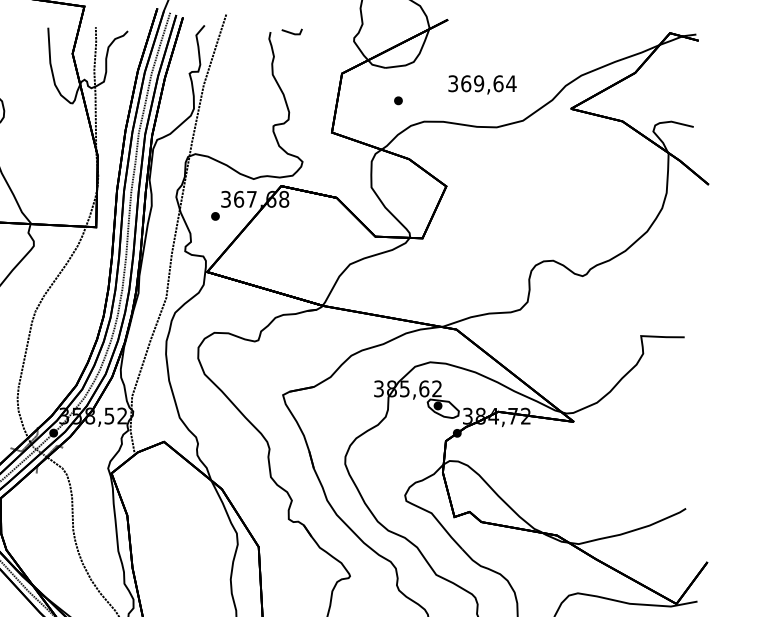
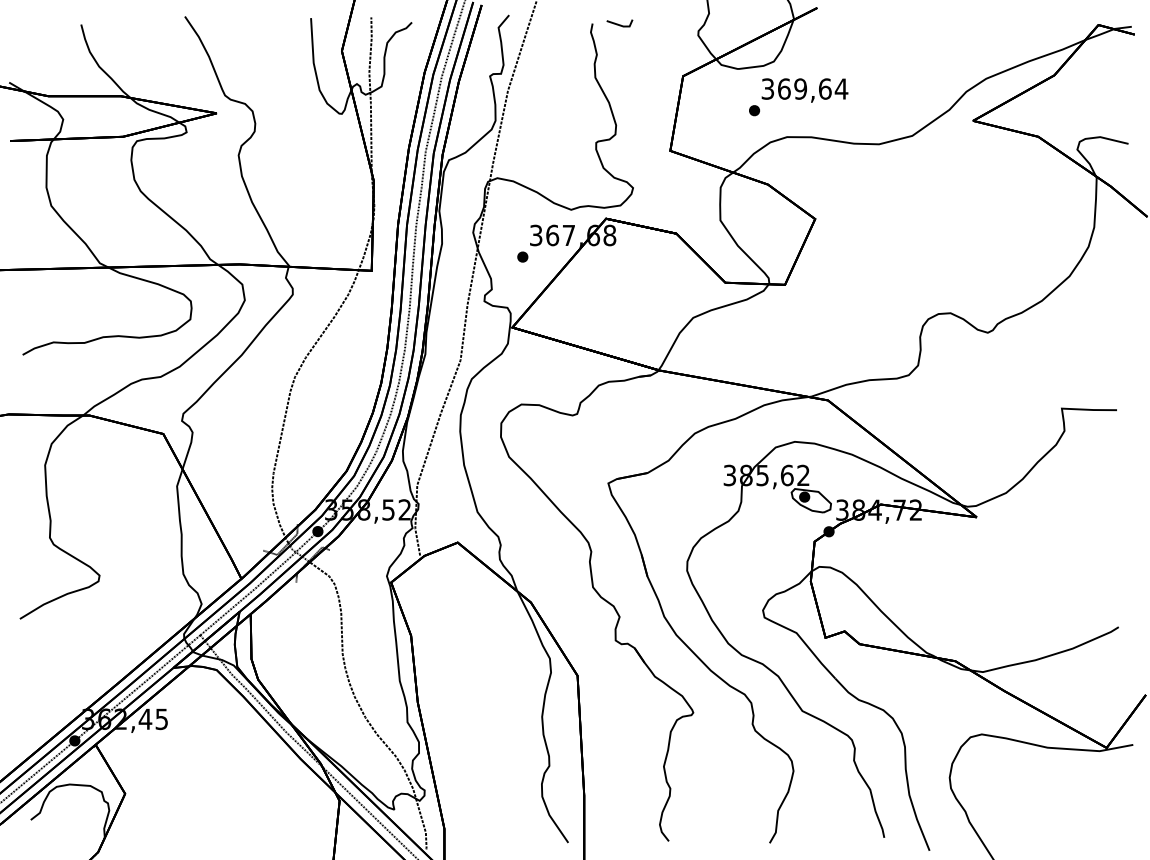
text: (482, 84) -> (804, 90), moved

